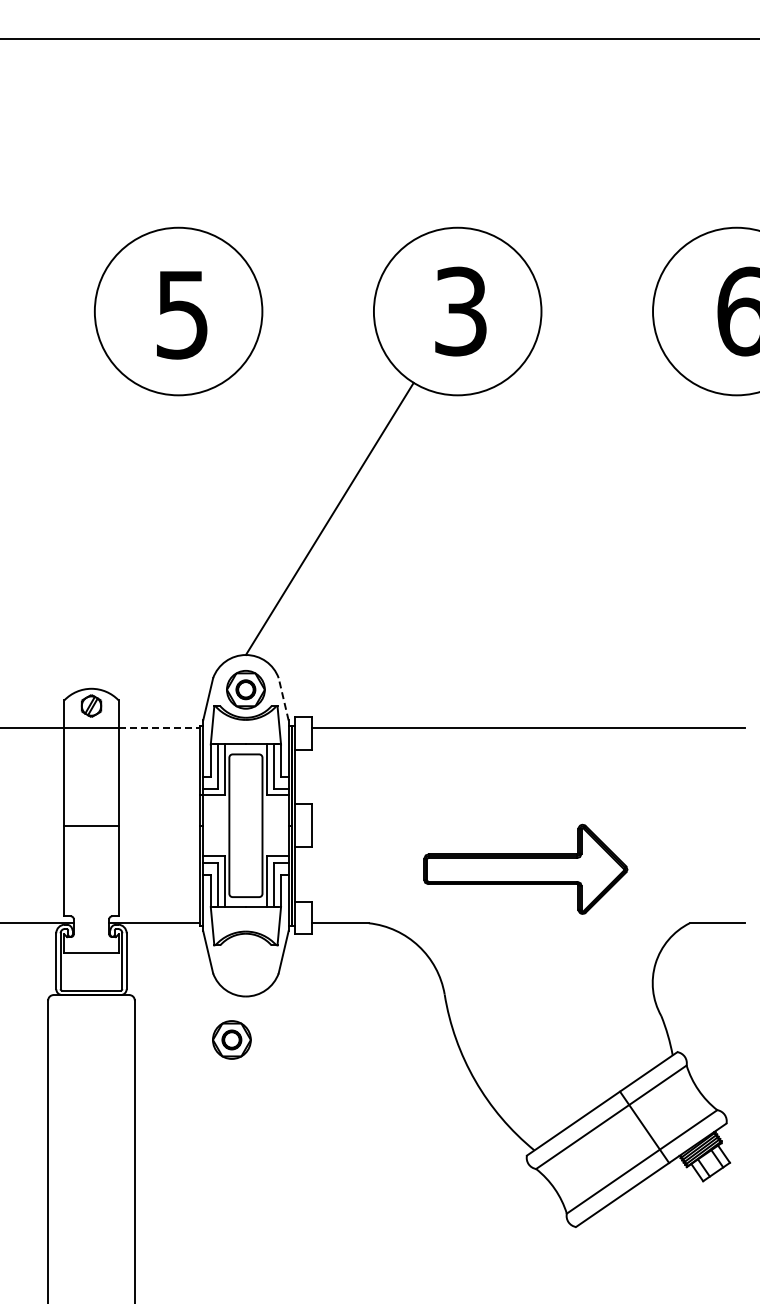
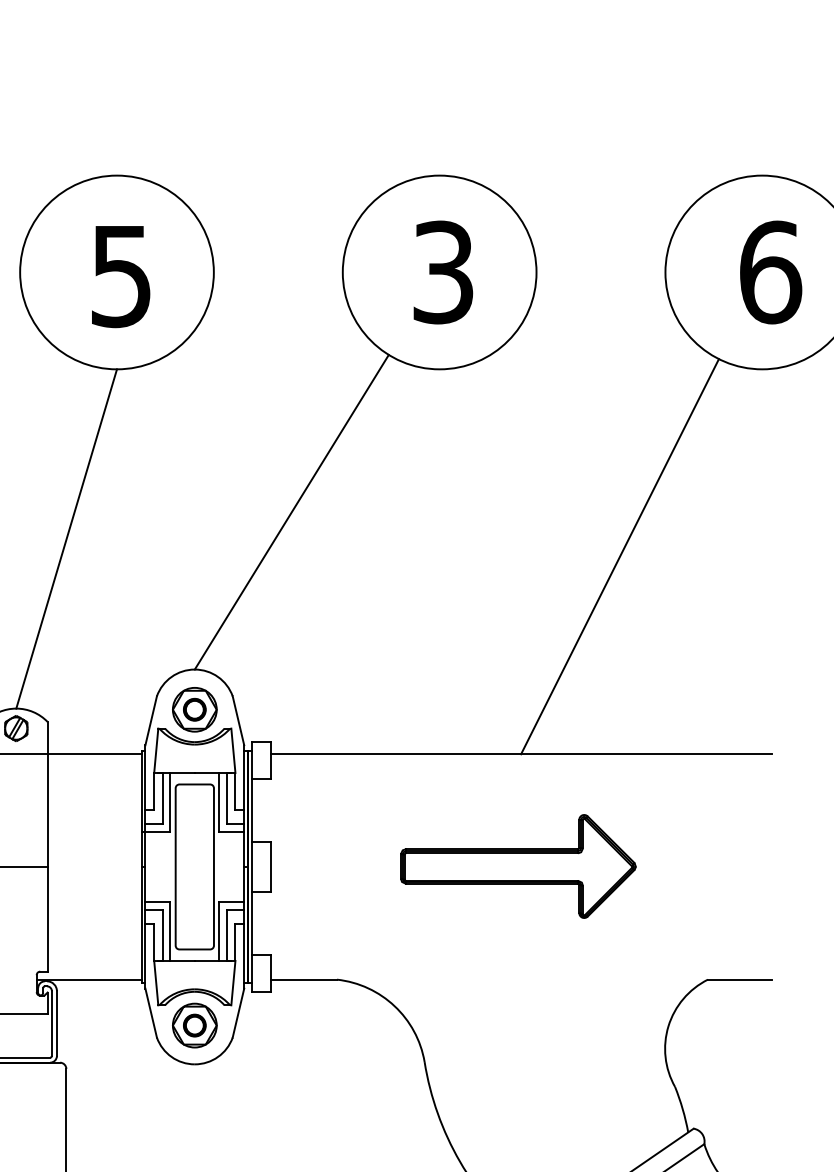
line: (134, 541) -> (66, 538), added
line: (613, 557) -> (619, 556), added
line: (283, 699) -> (238, 720), dashed -> solid
line: (159, 728) -> (94, 754), dashed -> solid
part: (525, 868) -> (518, 865), moved
part: (231, 1039) -> (194, 1025), moved

